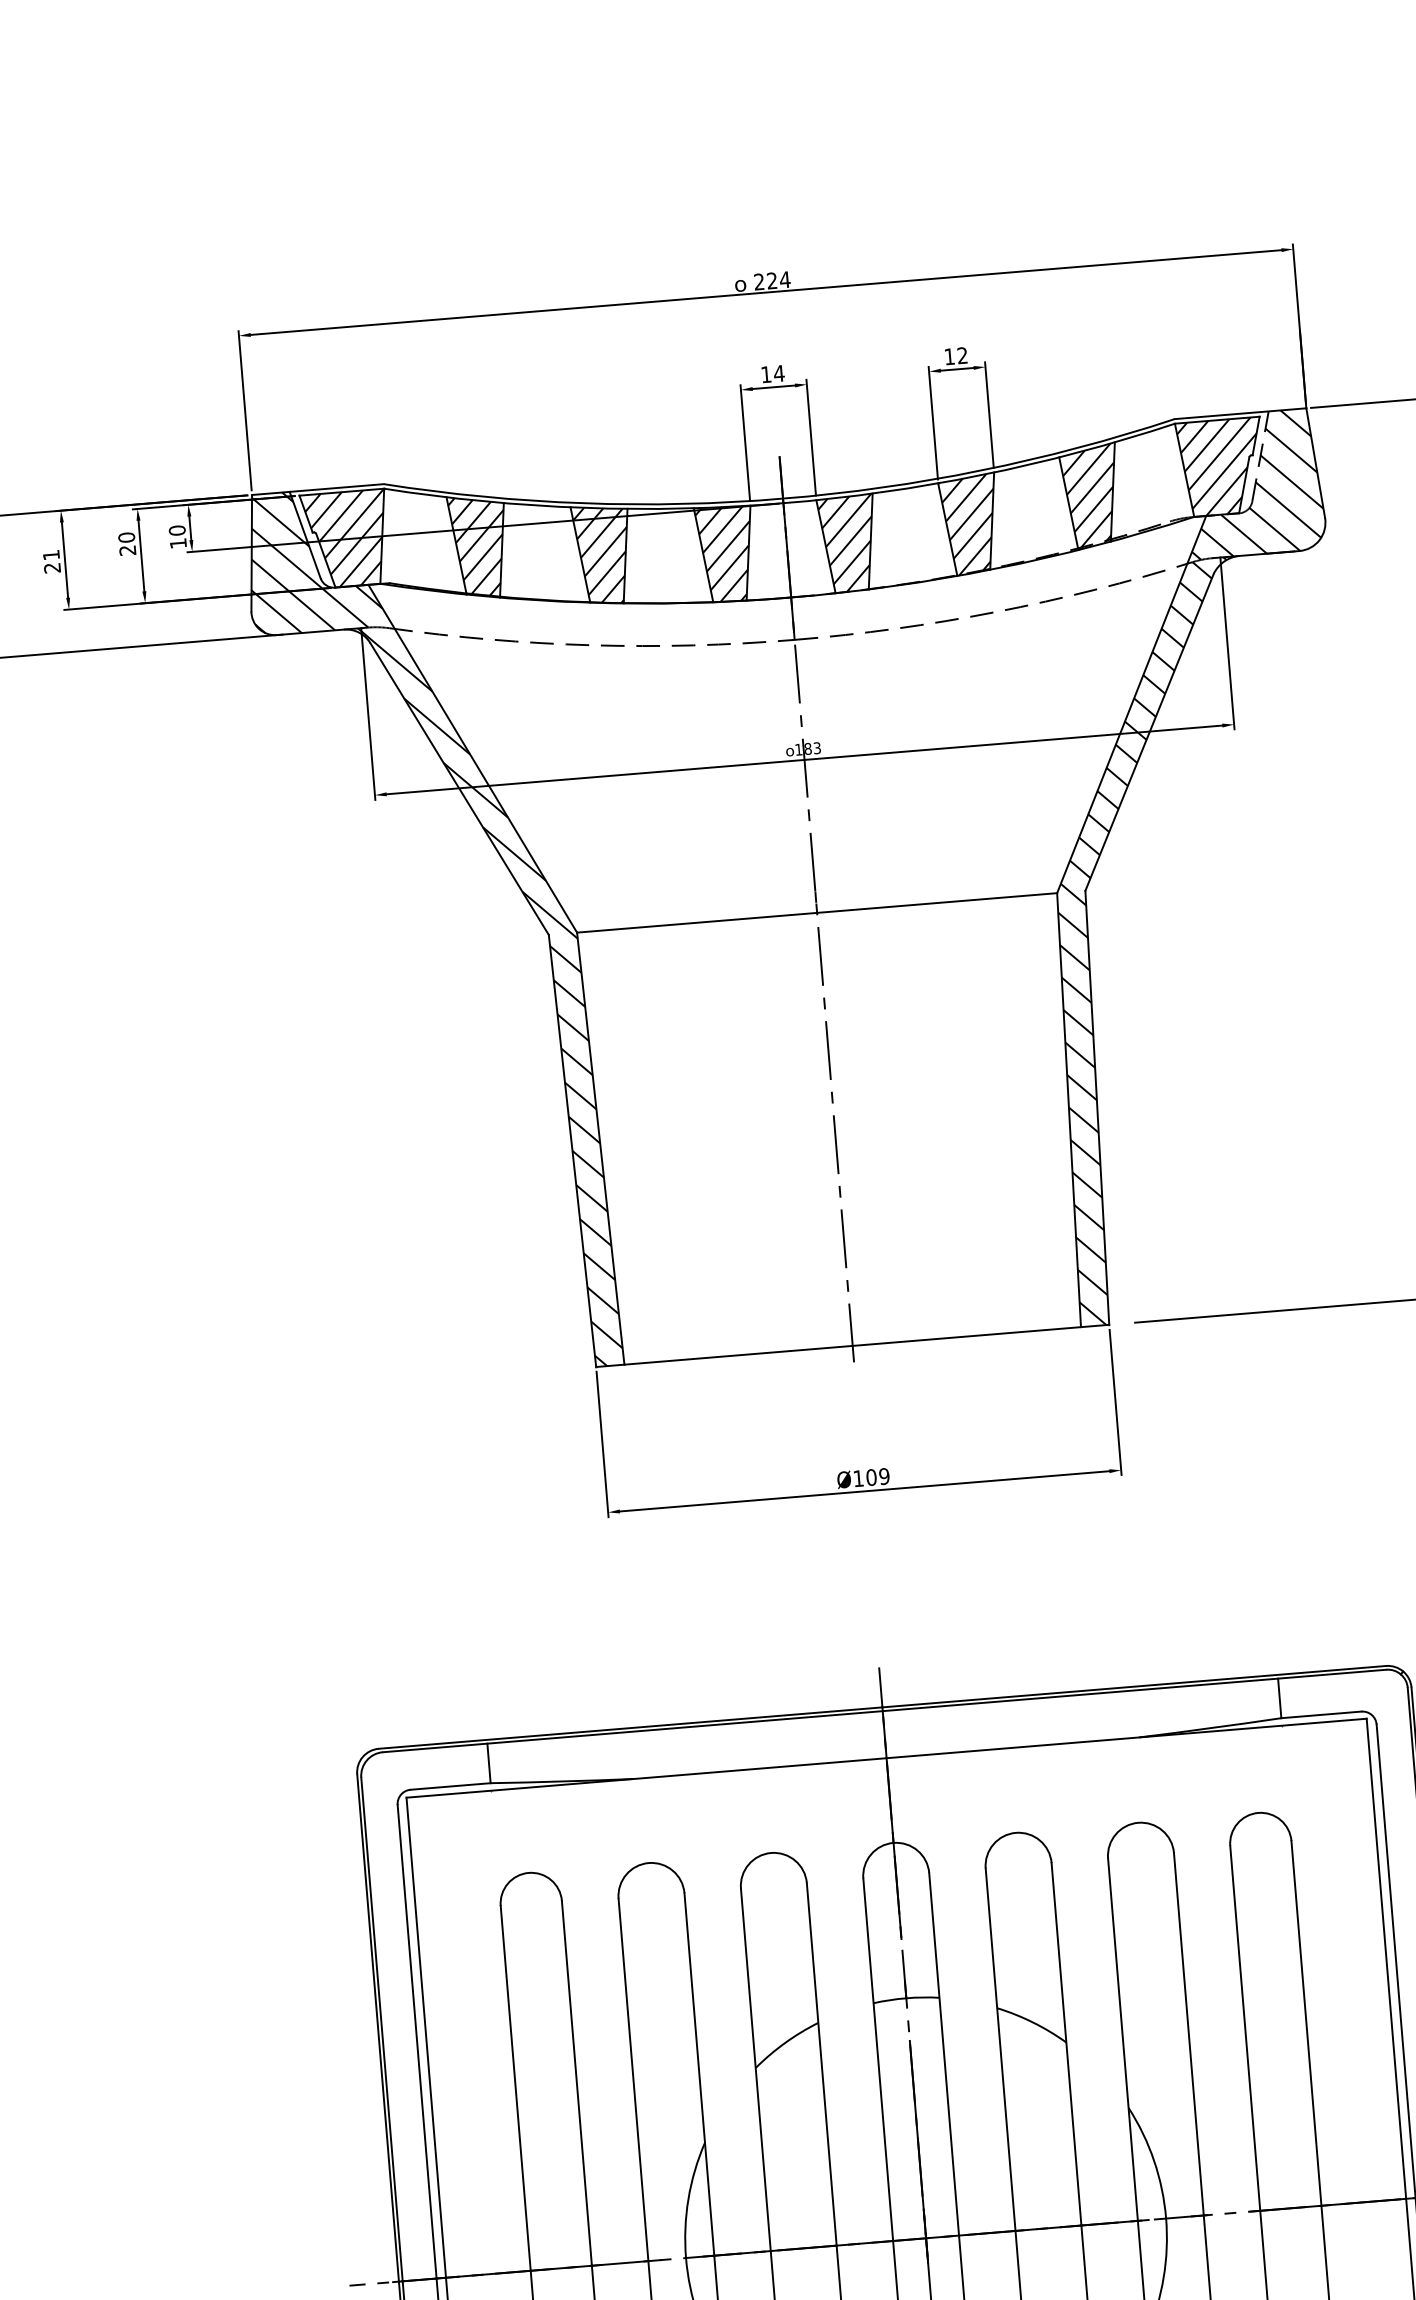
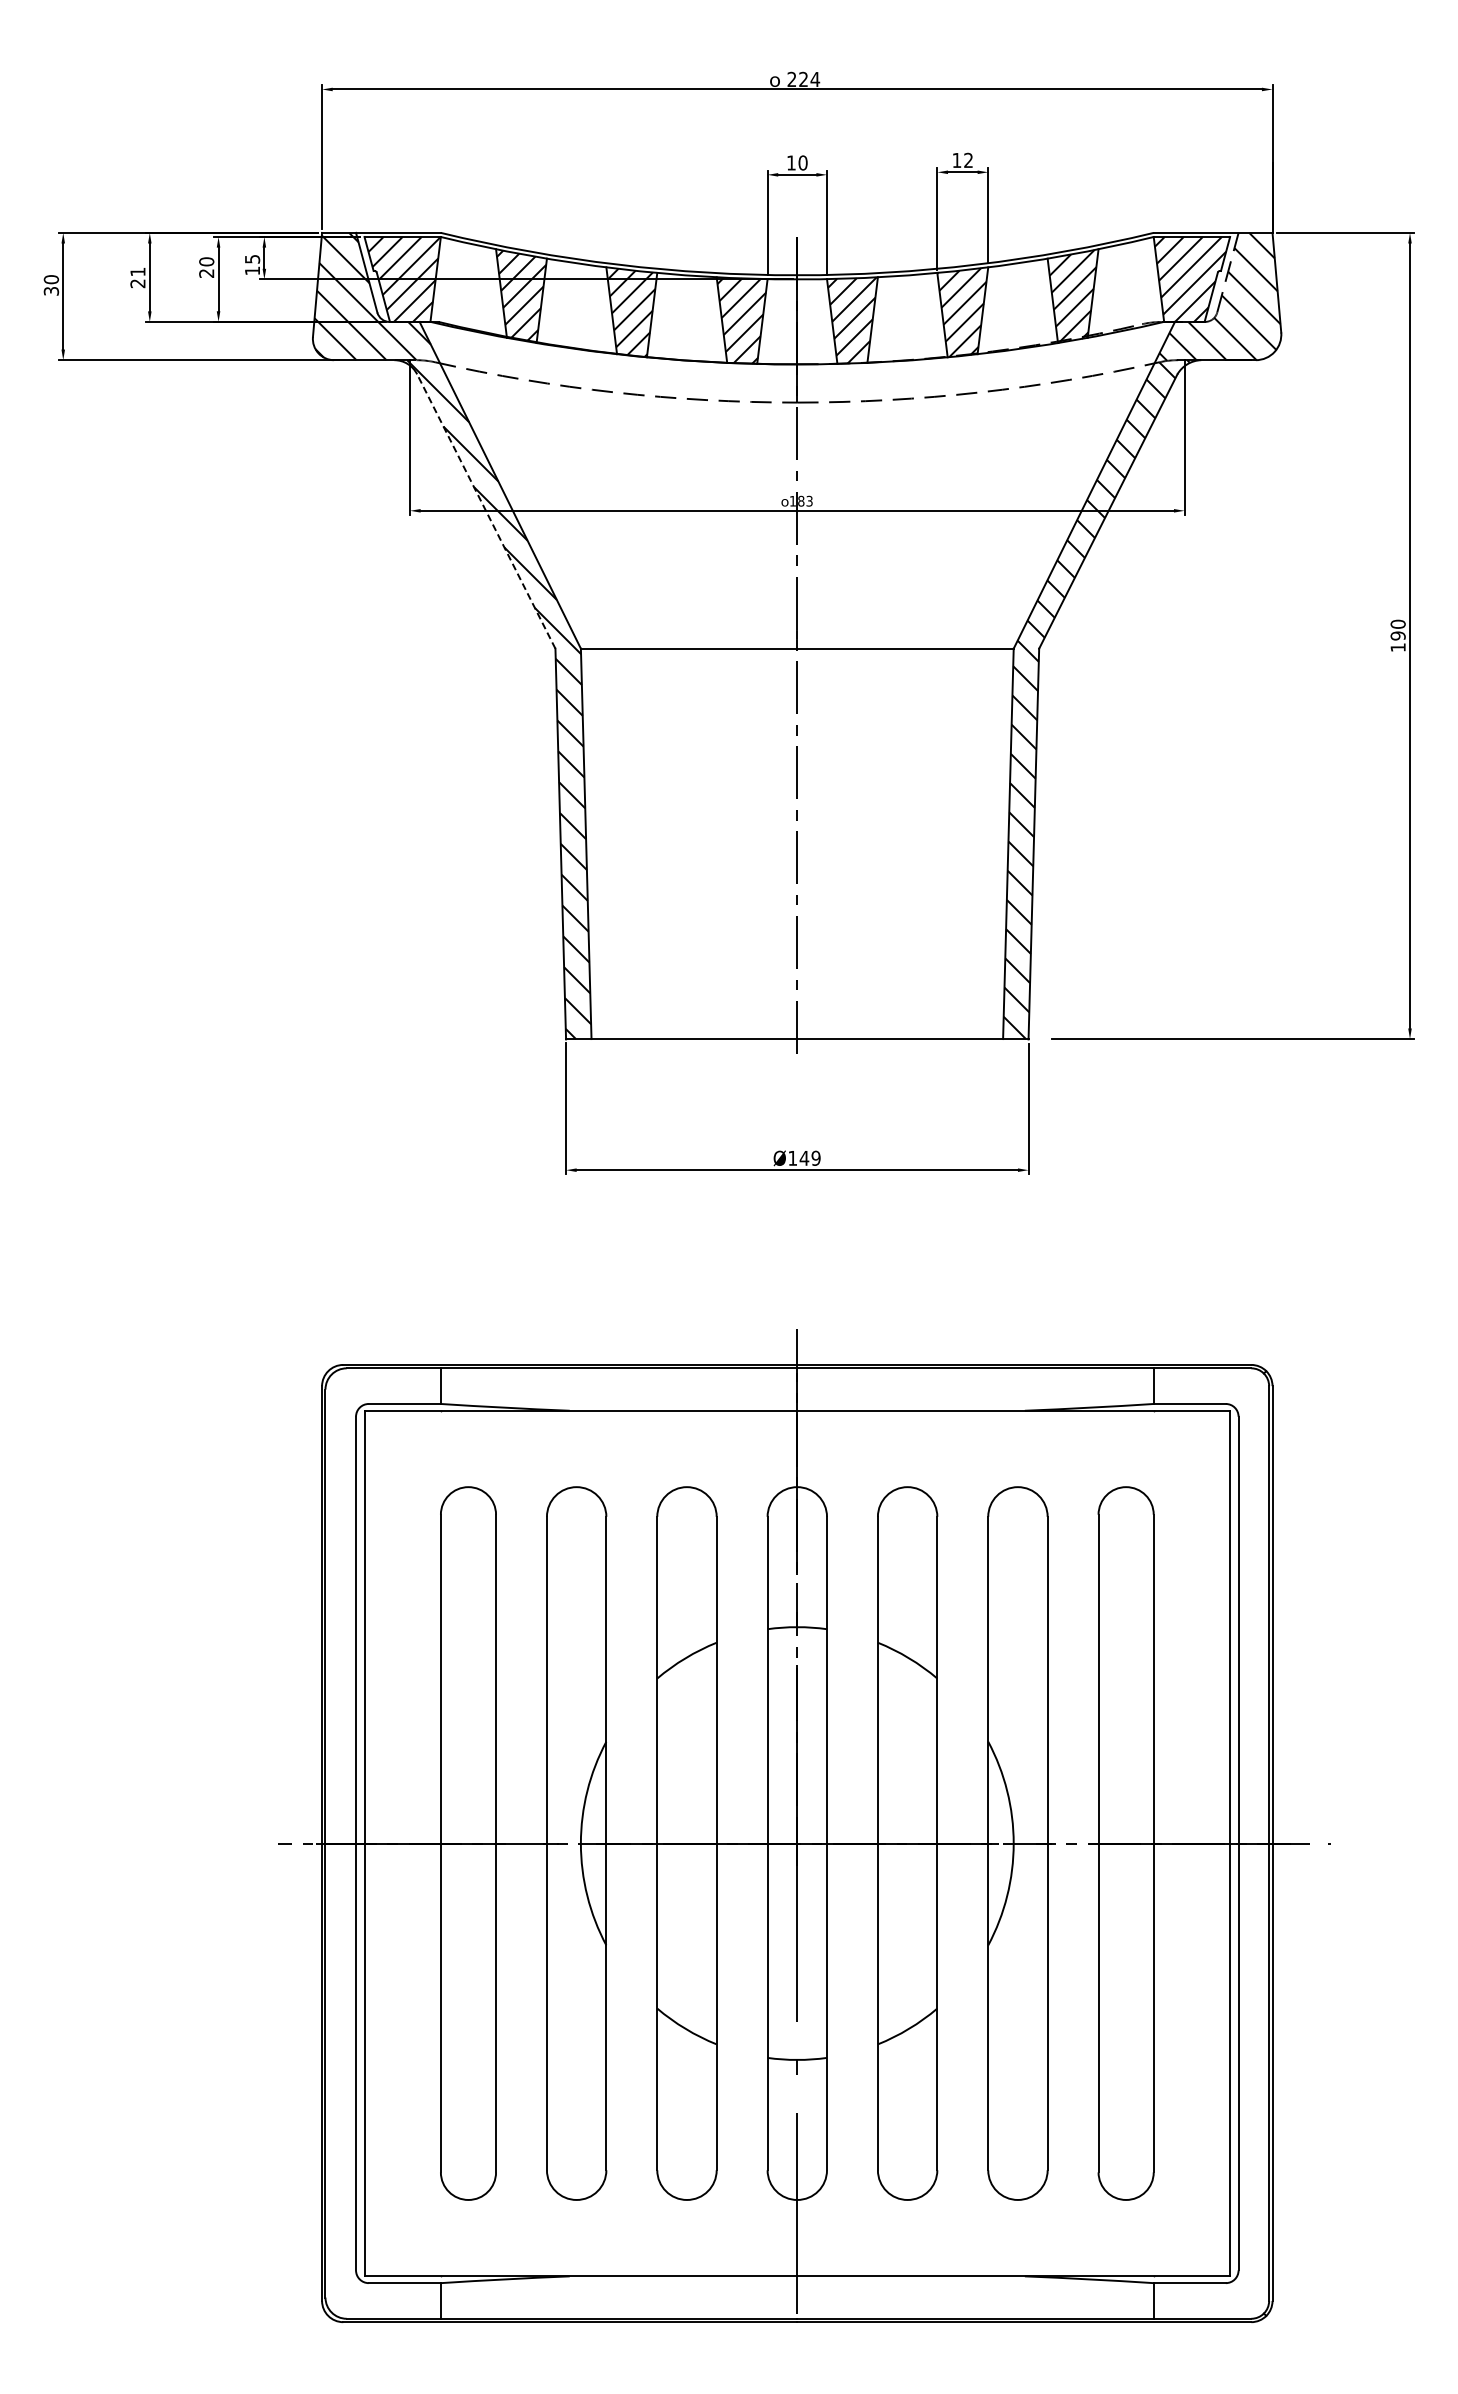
text: (778, 373) -> (802, 162), 14 -> 10
text: (177, 529) -> (252, 258), 10 -> 15
line: (459, 789) -> (486, 511), solid -> dashed
text: (871, 1476) -> (804, 1157), Ø109 -> Ø149

